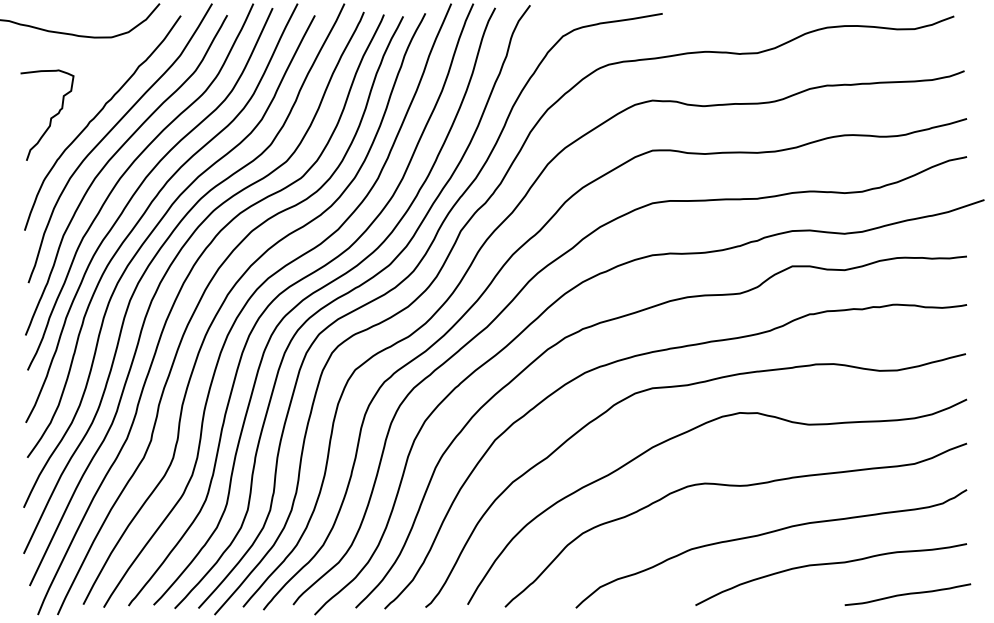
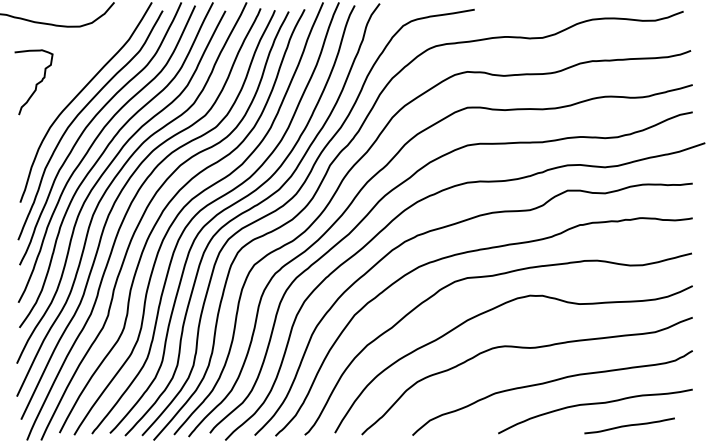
curve: (96, 117) -> (69, 83), removed
curve: (907, 594) -> (629, 425), moved

